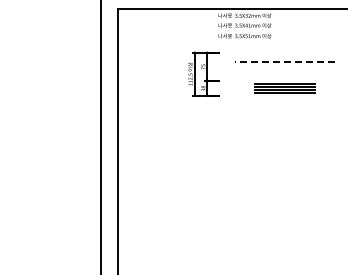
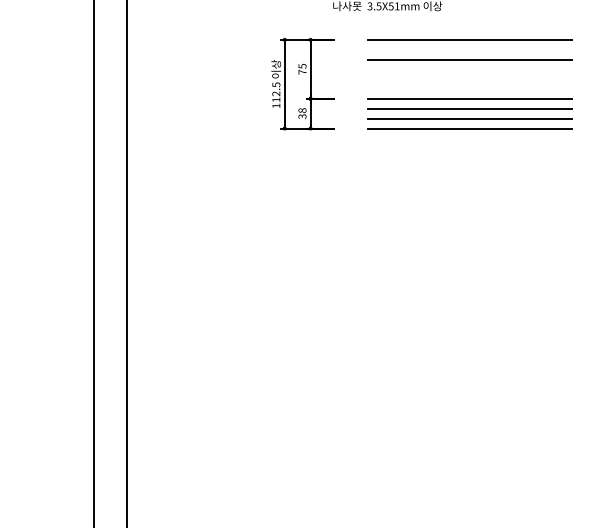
line: (284, 52) -> (468, 39), added
line: (285, 62) -> (470, 60), dashed -> solid
part: (284, 88) -> (468, 113), size x1.67

